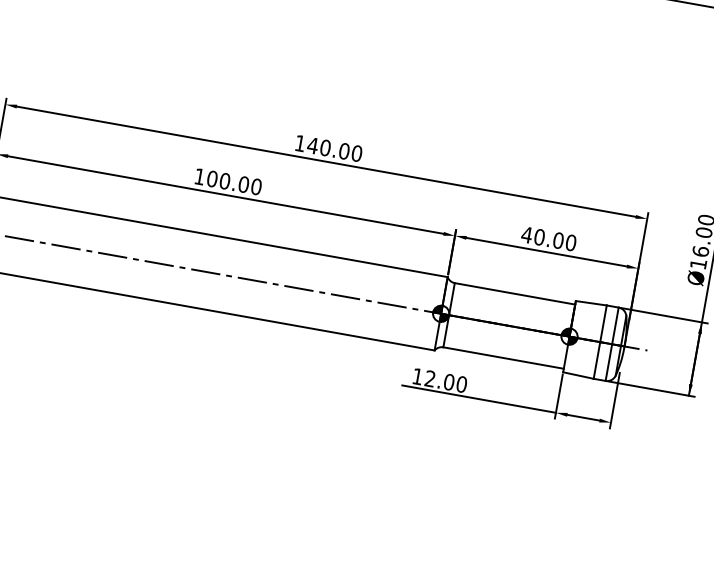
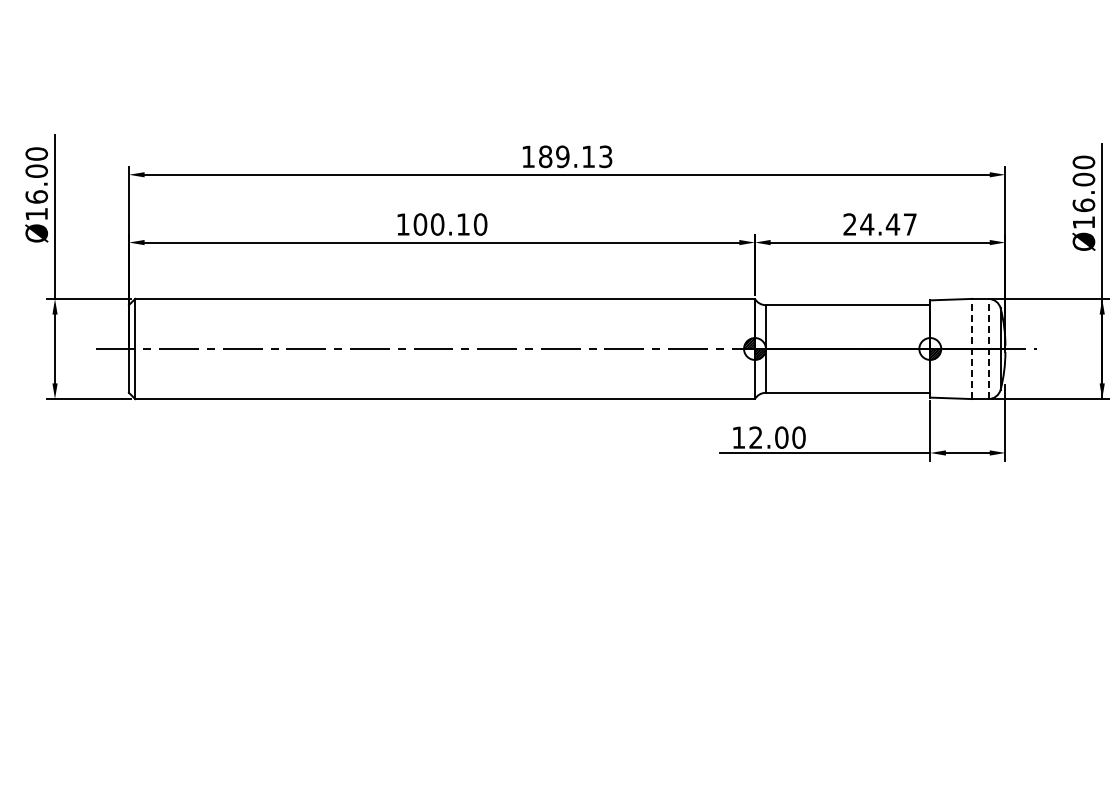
text: (334, 149) -> (575, 156), 140.00 -> 189.13
text: (243, 184) -> (463, 224), 100.00 -> 100.10
text: (548, 238) -> (879, 224), 40.00 -> 24.47
hatch: (566, 331) -> (924, 343), removed
line: (600, 341) -> (972, 348), solid -> dashed
line: (612, 343) -> (988, 348), solid -> dashed

